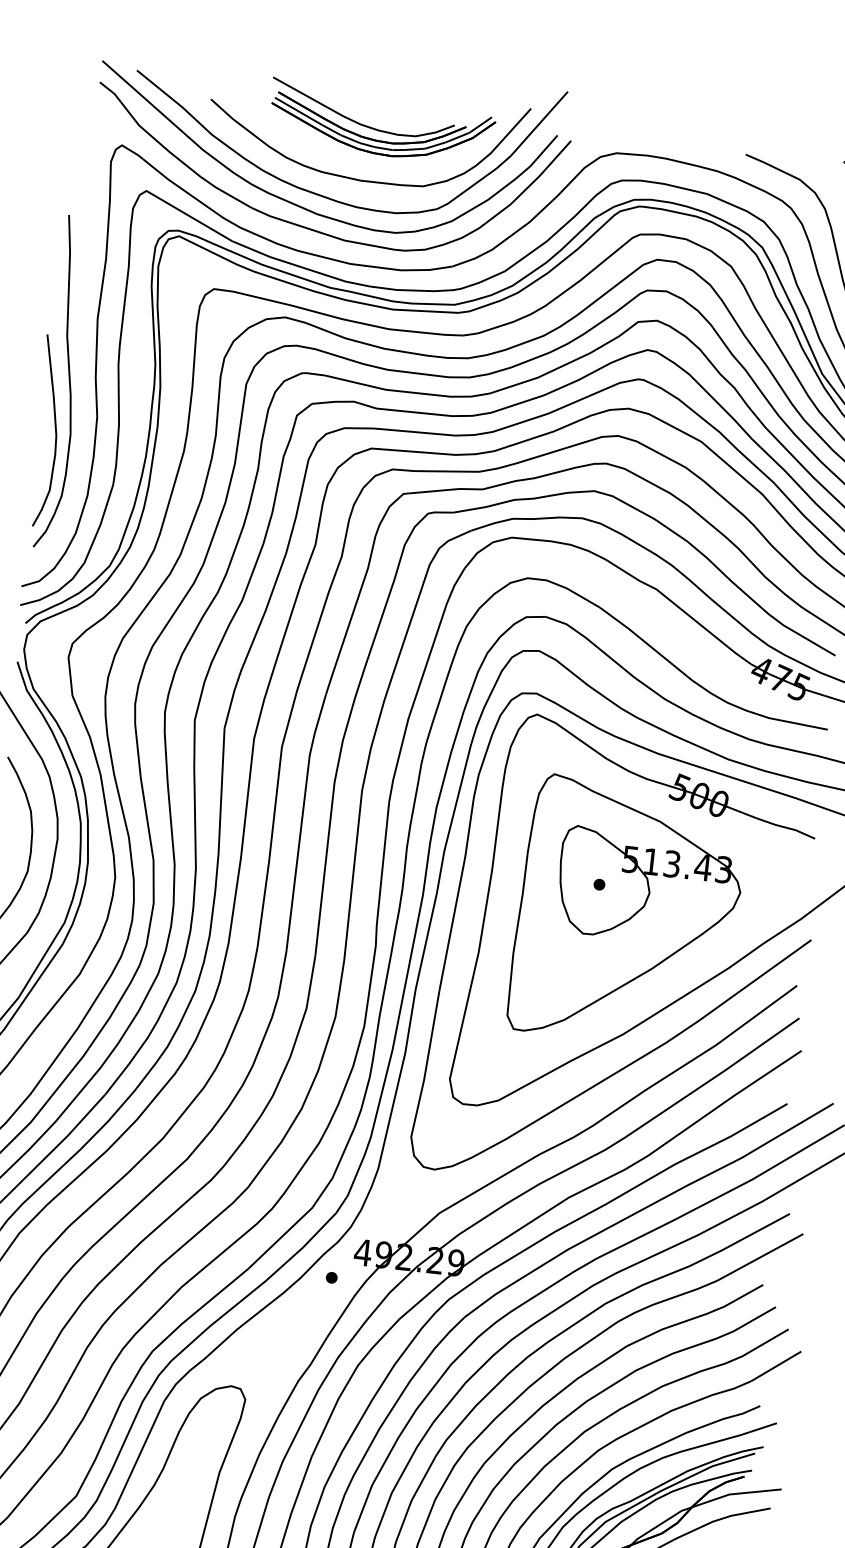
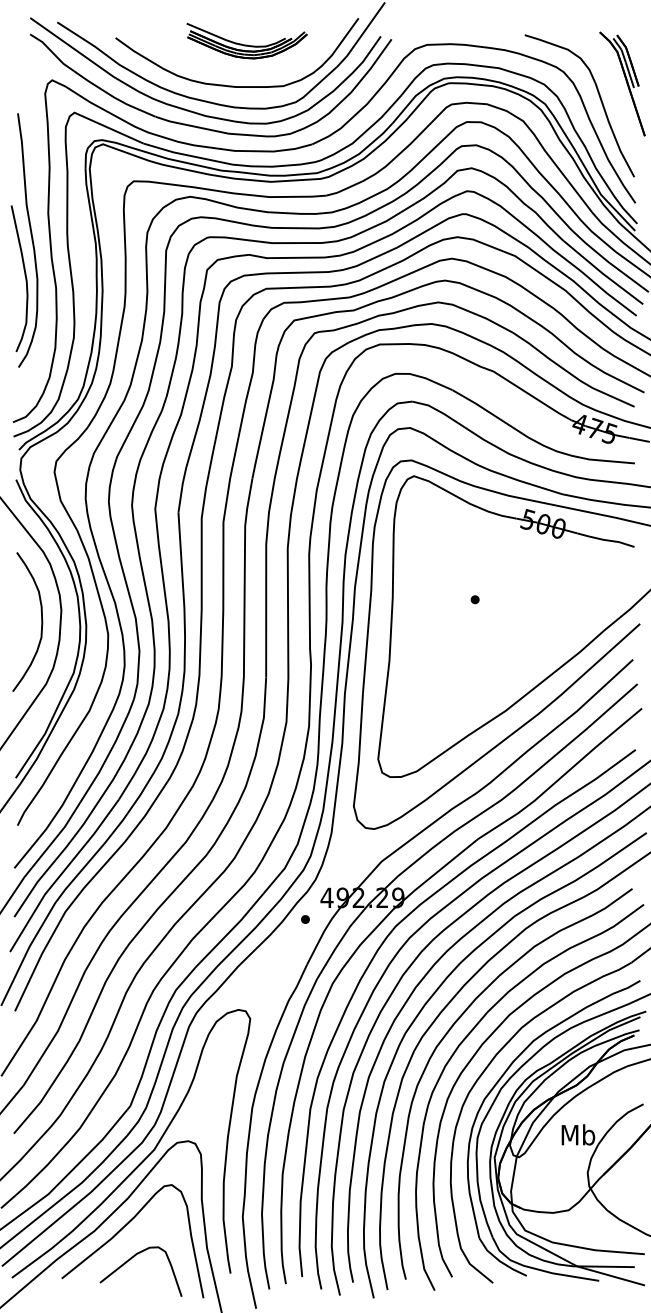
part: (381, 121) -> (246, 40), size x0.7
part: (59, 381) -> (24, 240), moved
part: (627, 912) -> (498, 618), removed

